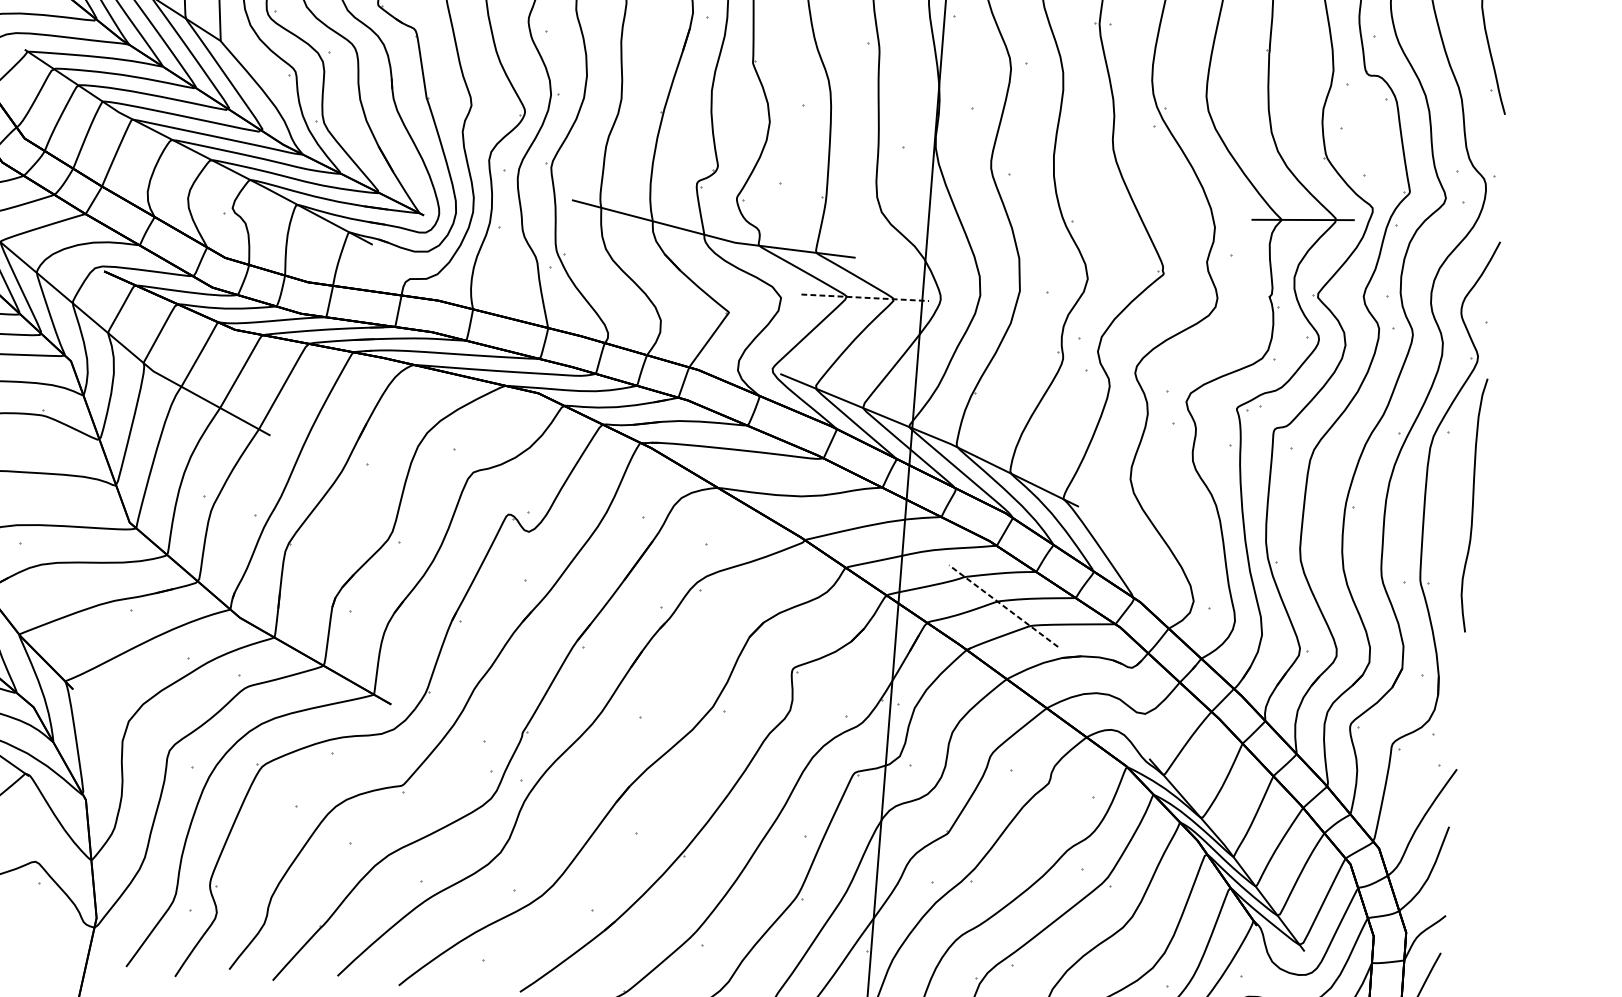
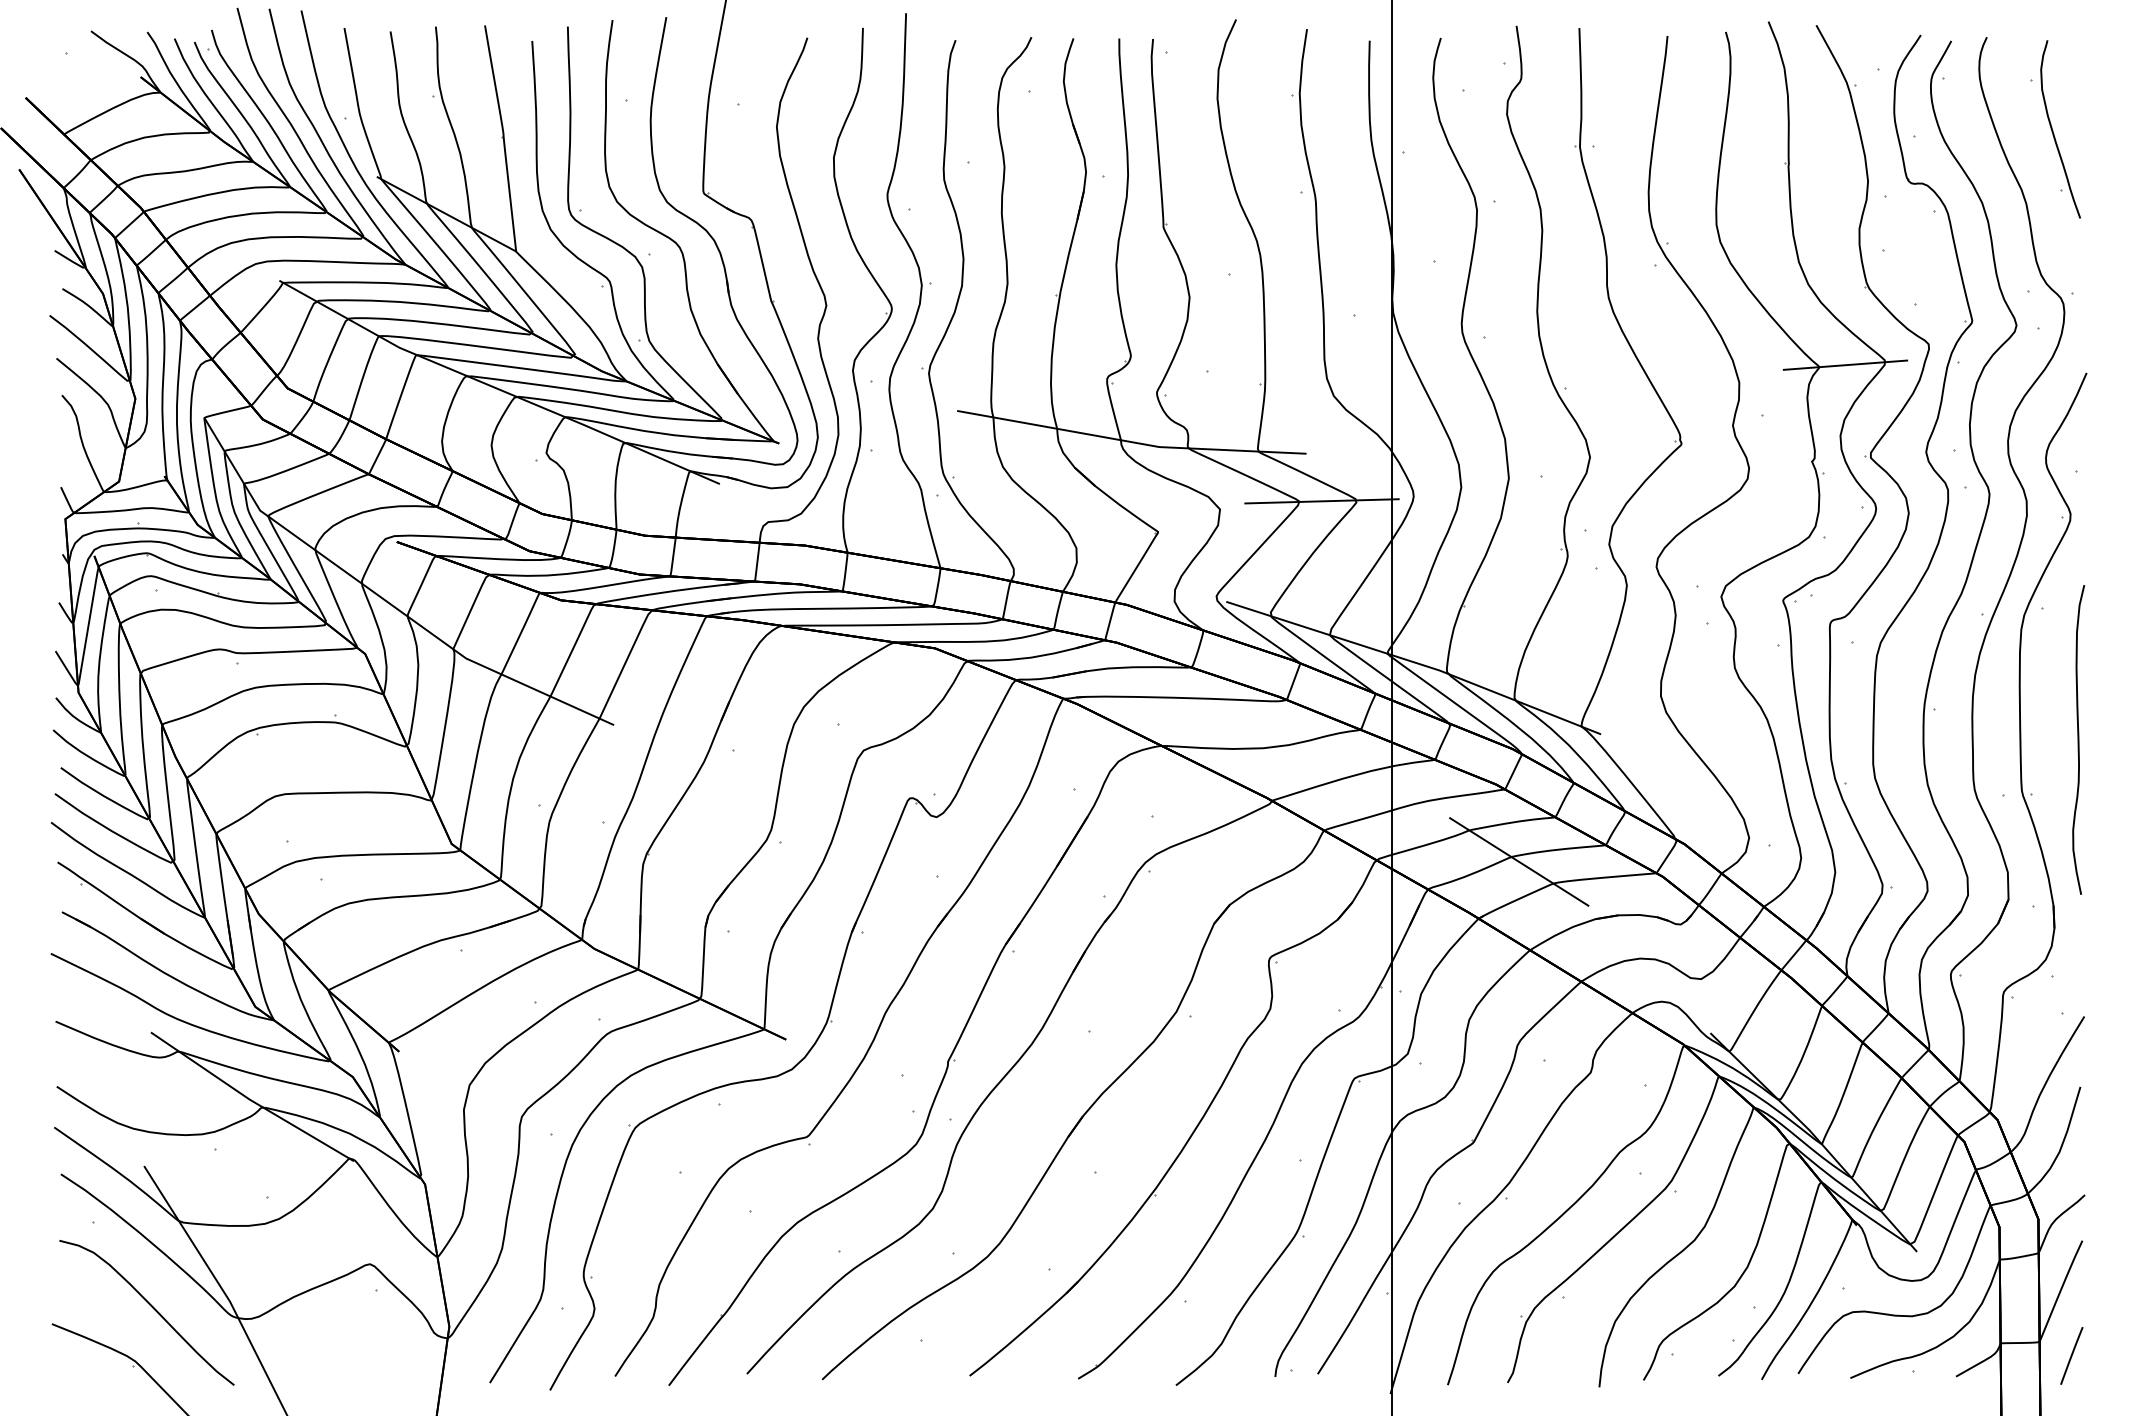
line: (865, 297) -> (1322, 501), dashed -> solid
curve: (1472, 504) -> (2078, 739), moved
line: (1003, 605) -> (1519, 861), dashed -> solid

